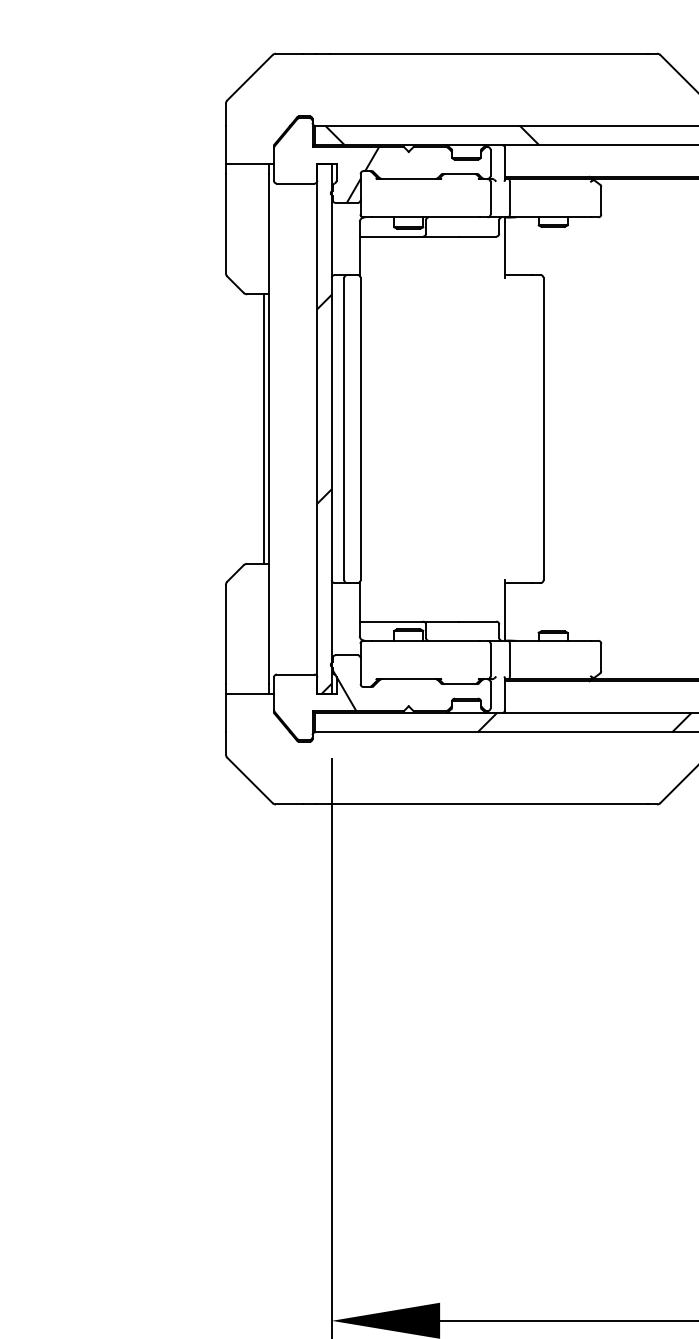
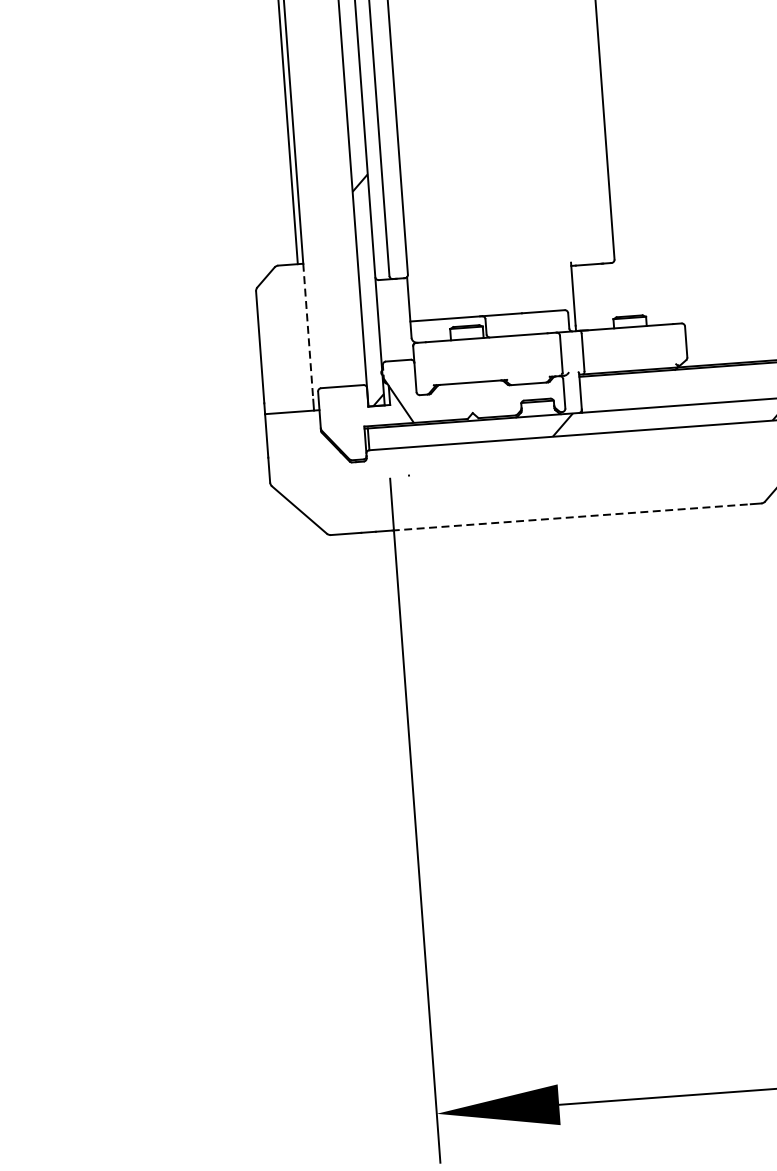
line: (269, 624) -> (308, 332), solid -> dashed
line: (488, 804) -> (570, 517), solid -> dashed

